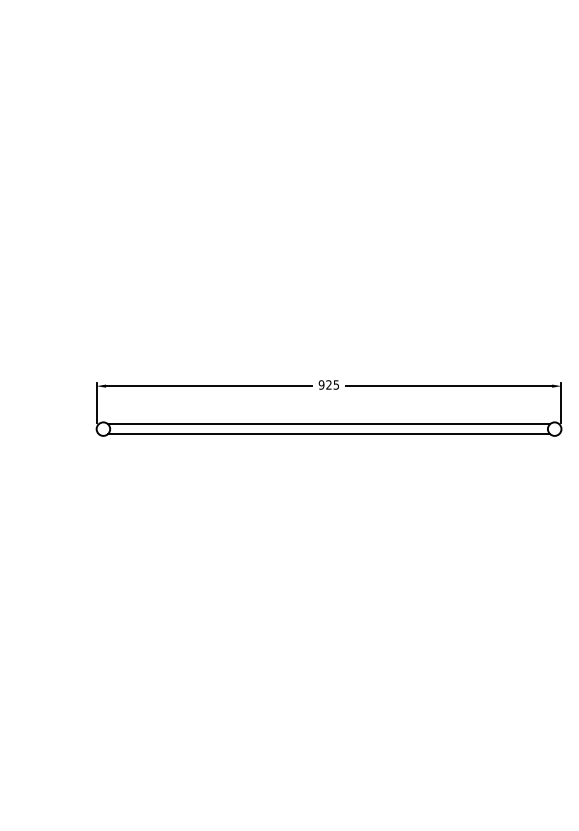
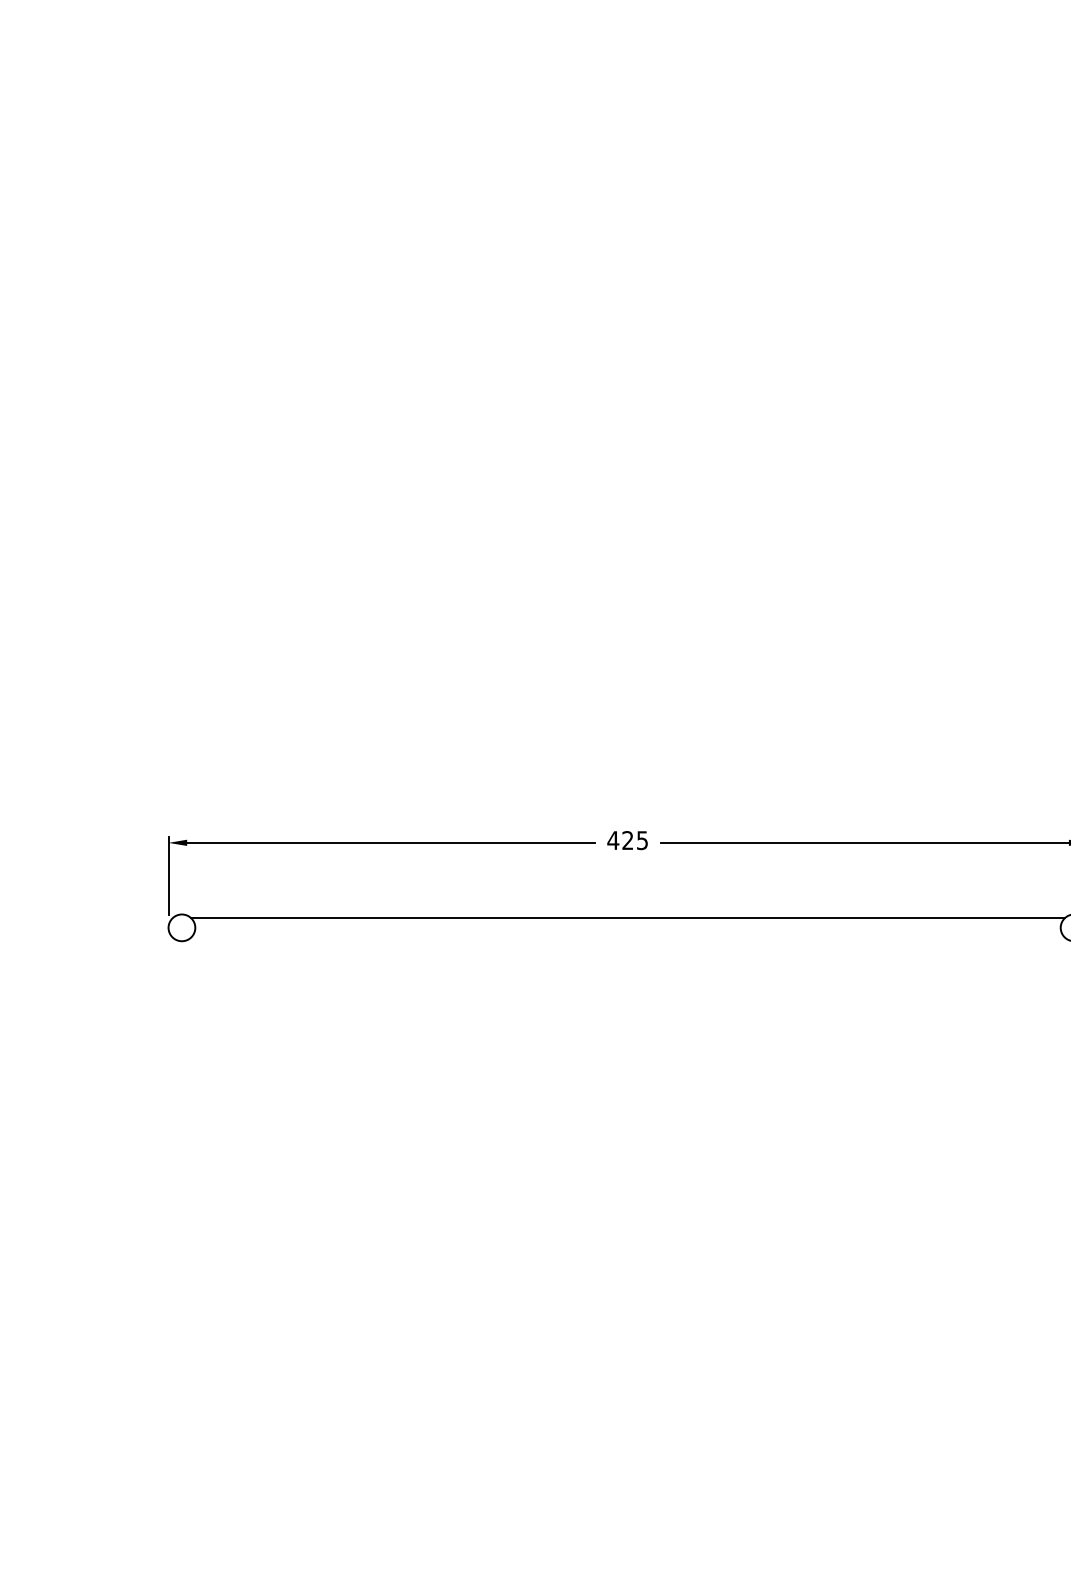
text: (321, 384) -> (613, 839), 925 -> 425
line: (328, 434) -> (626, 938), removed

